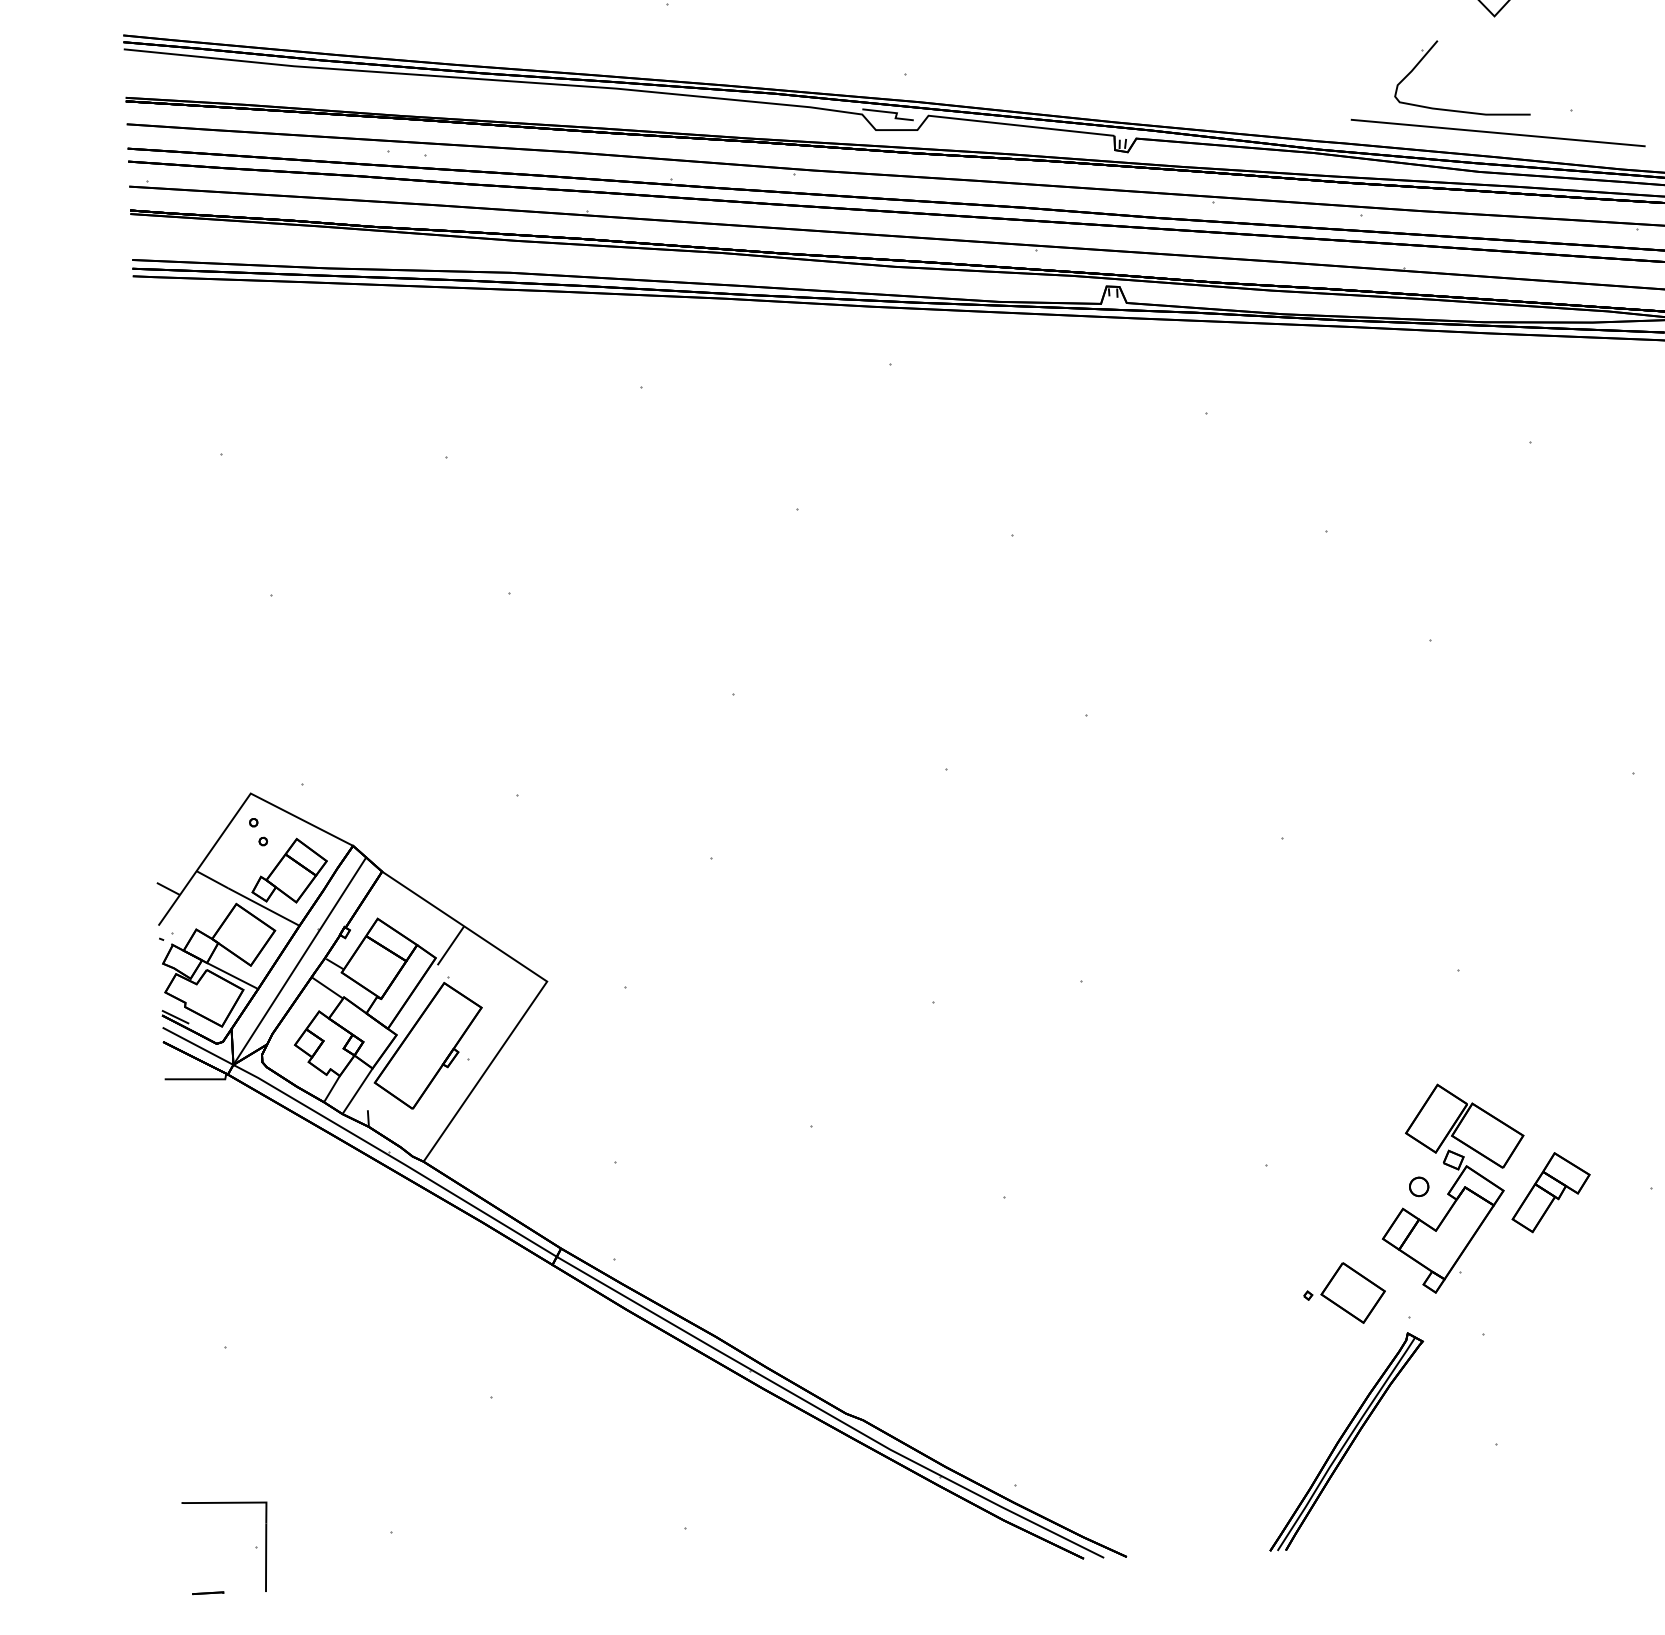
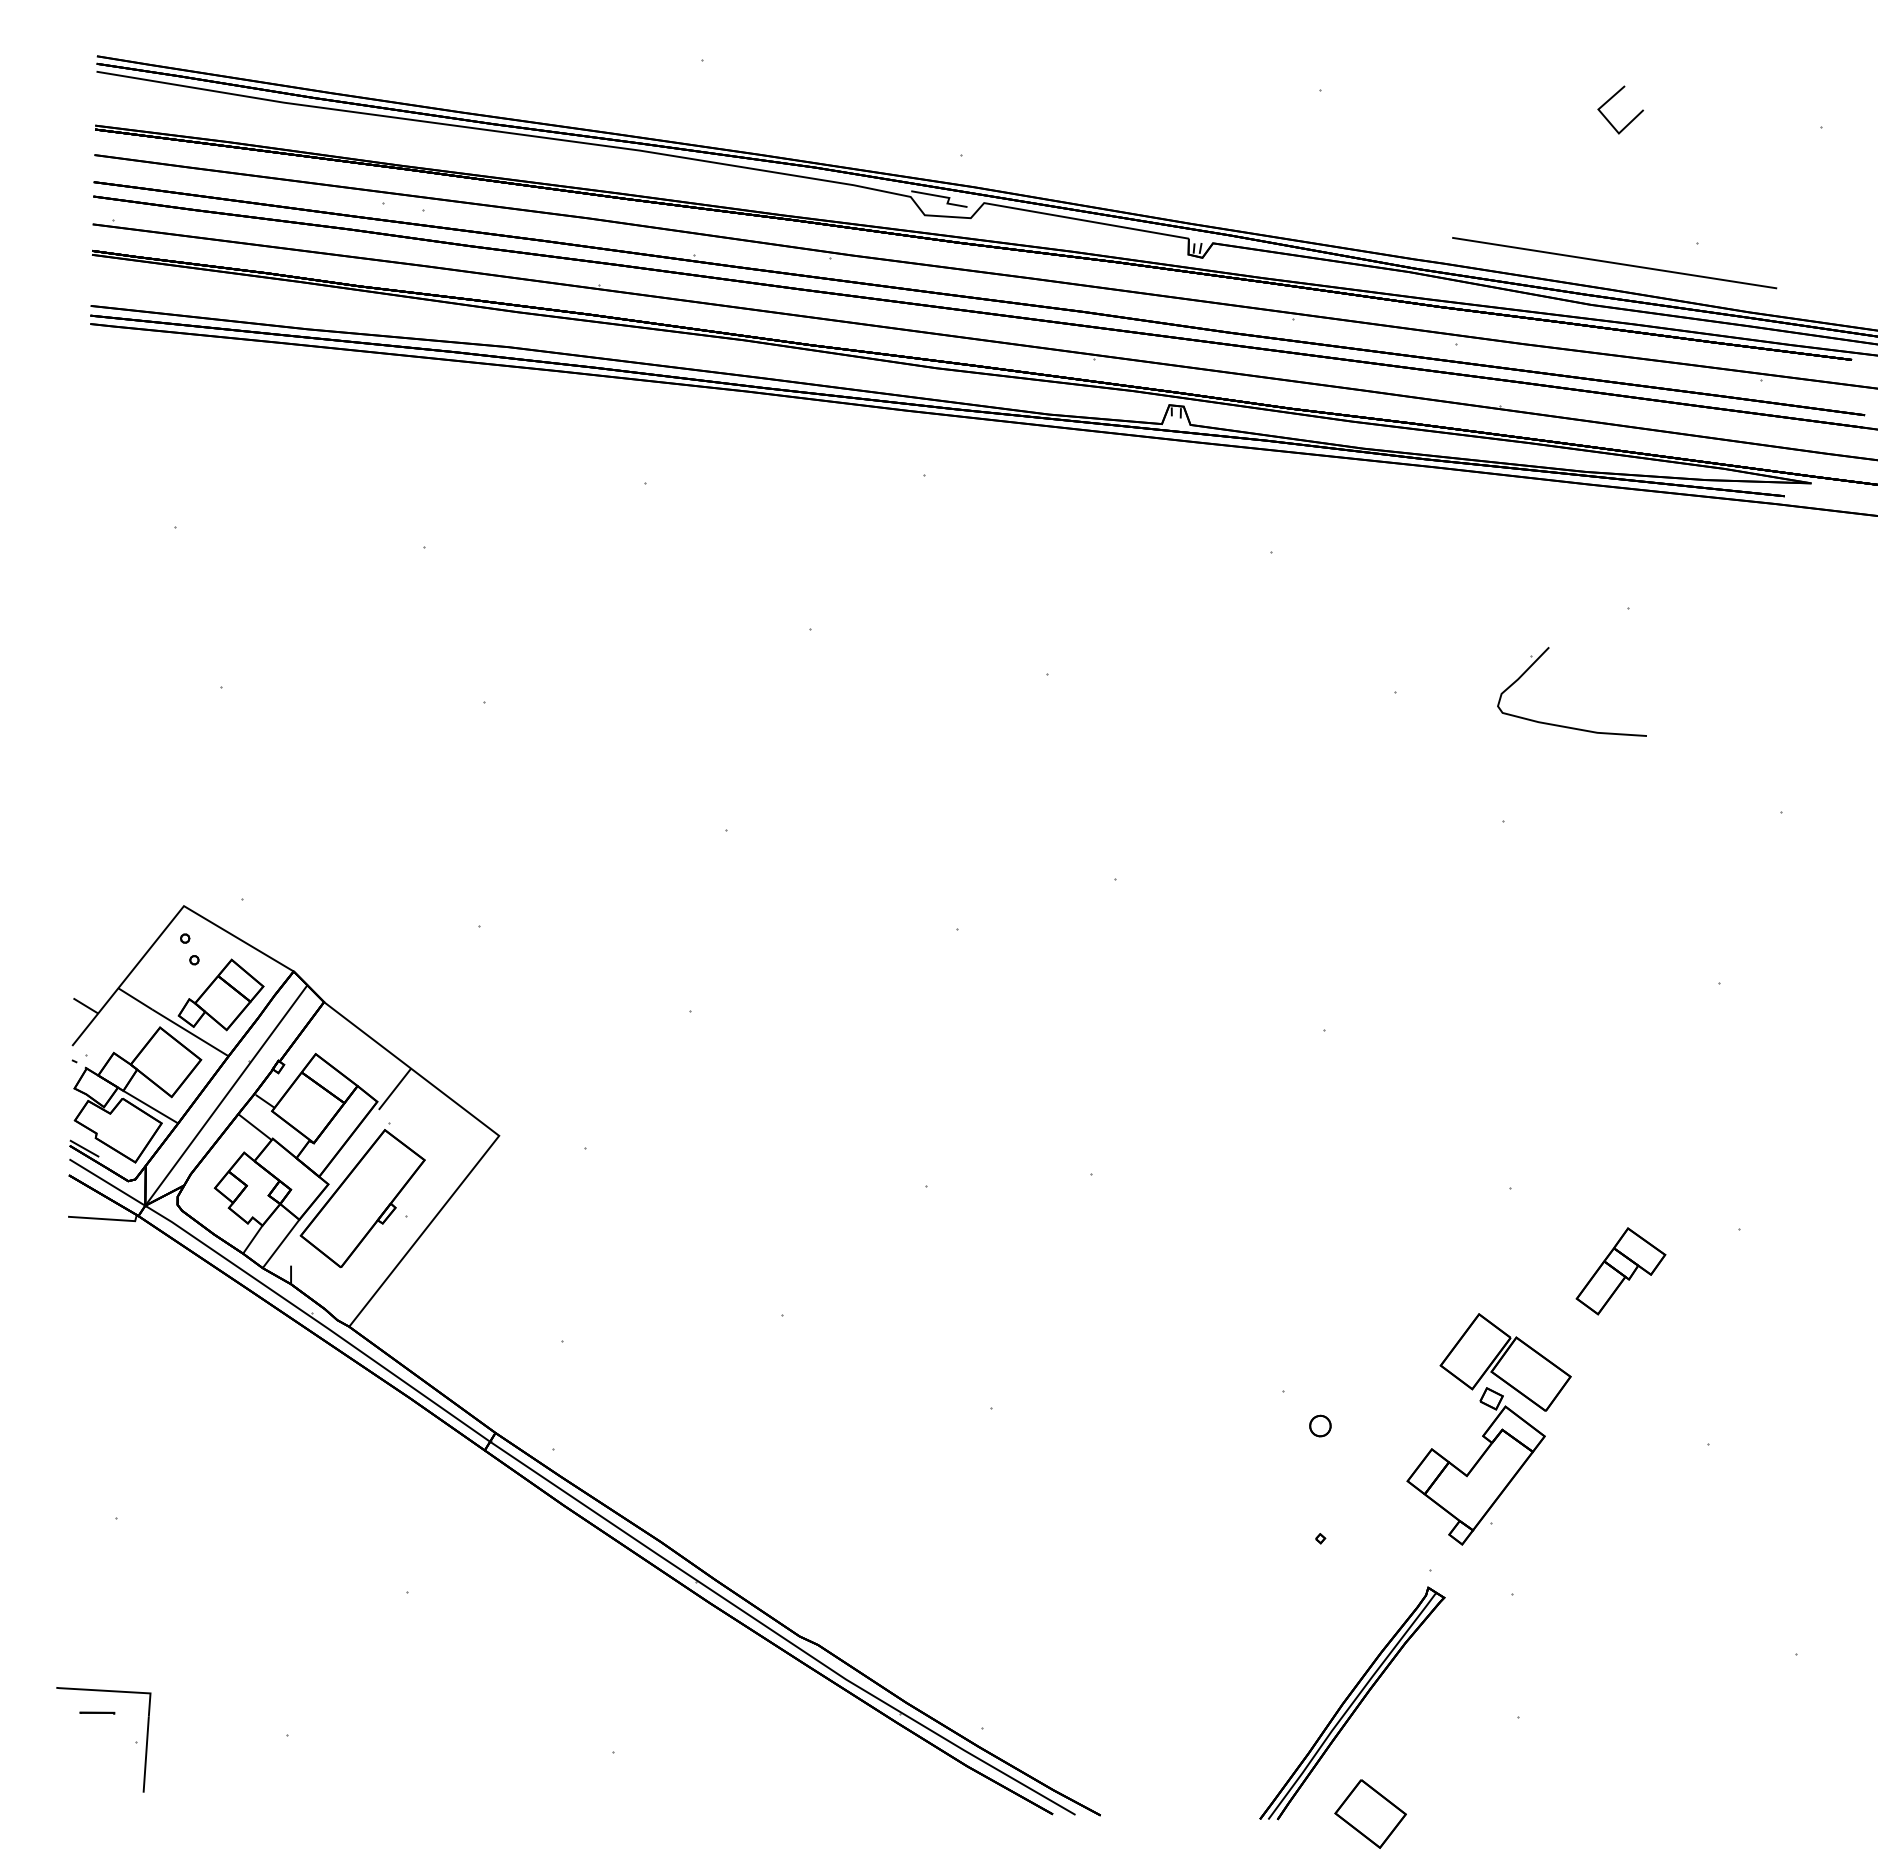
part: (1455, 110) -> (1563, 725), moved
part: (1419, 1186) -> (1320, 1425), moved
part: (1550, 1192) -> (1620, 1271), moved
part: (1353, 1292) -> (1370, 1813), moved
line: (208, 1592) -> (97, 1712), moved

